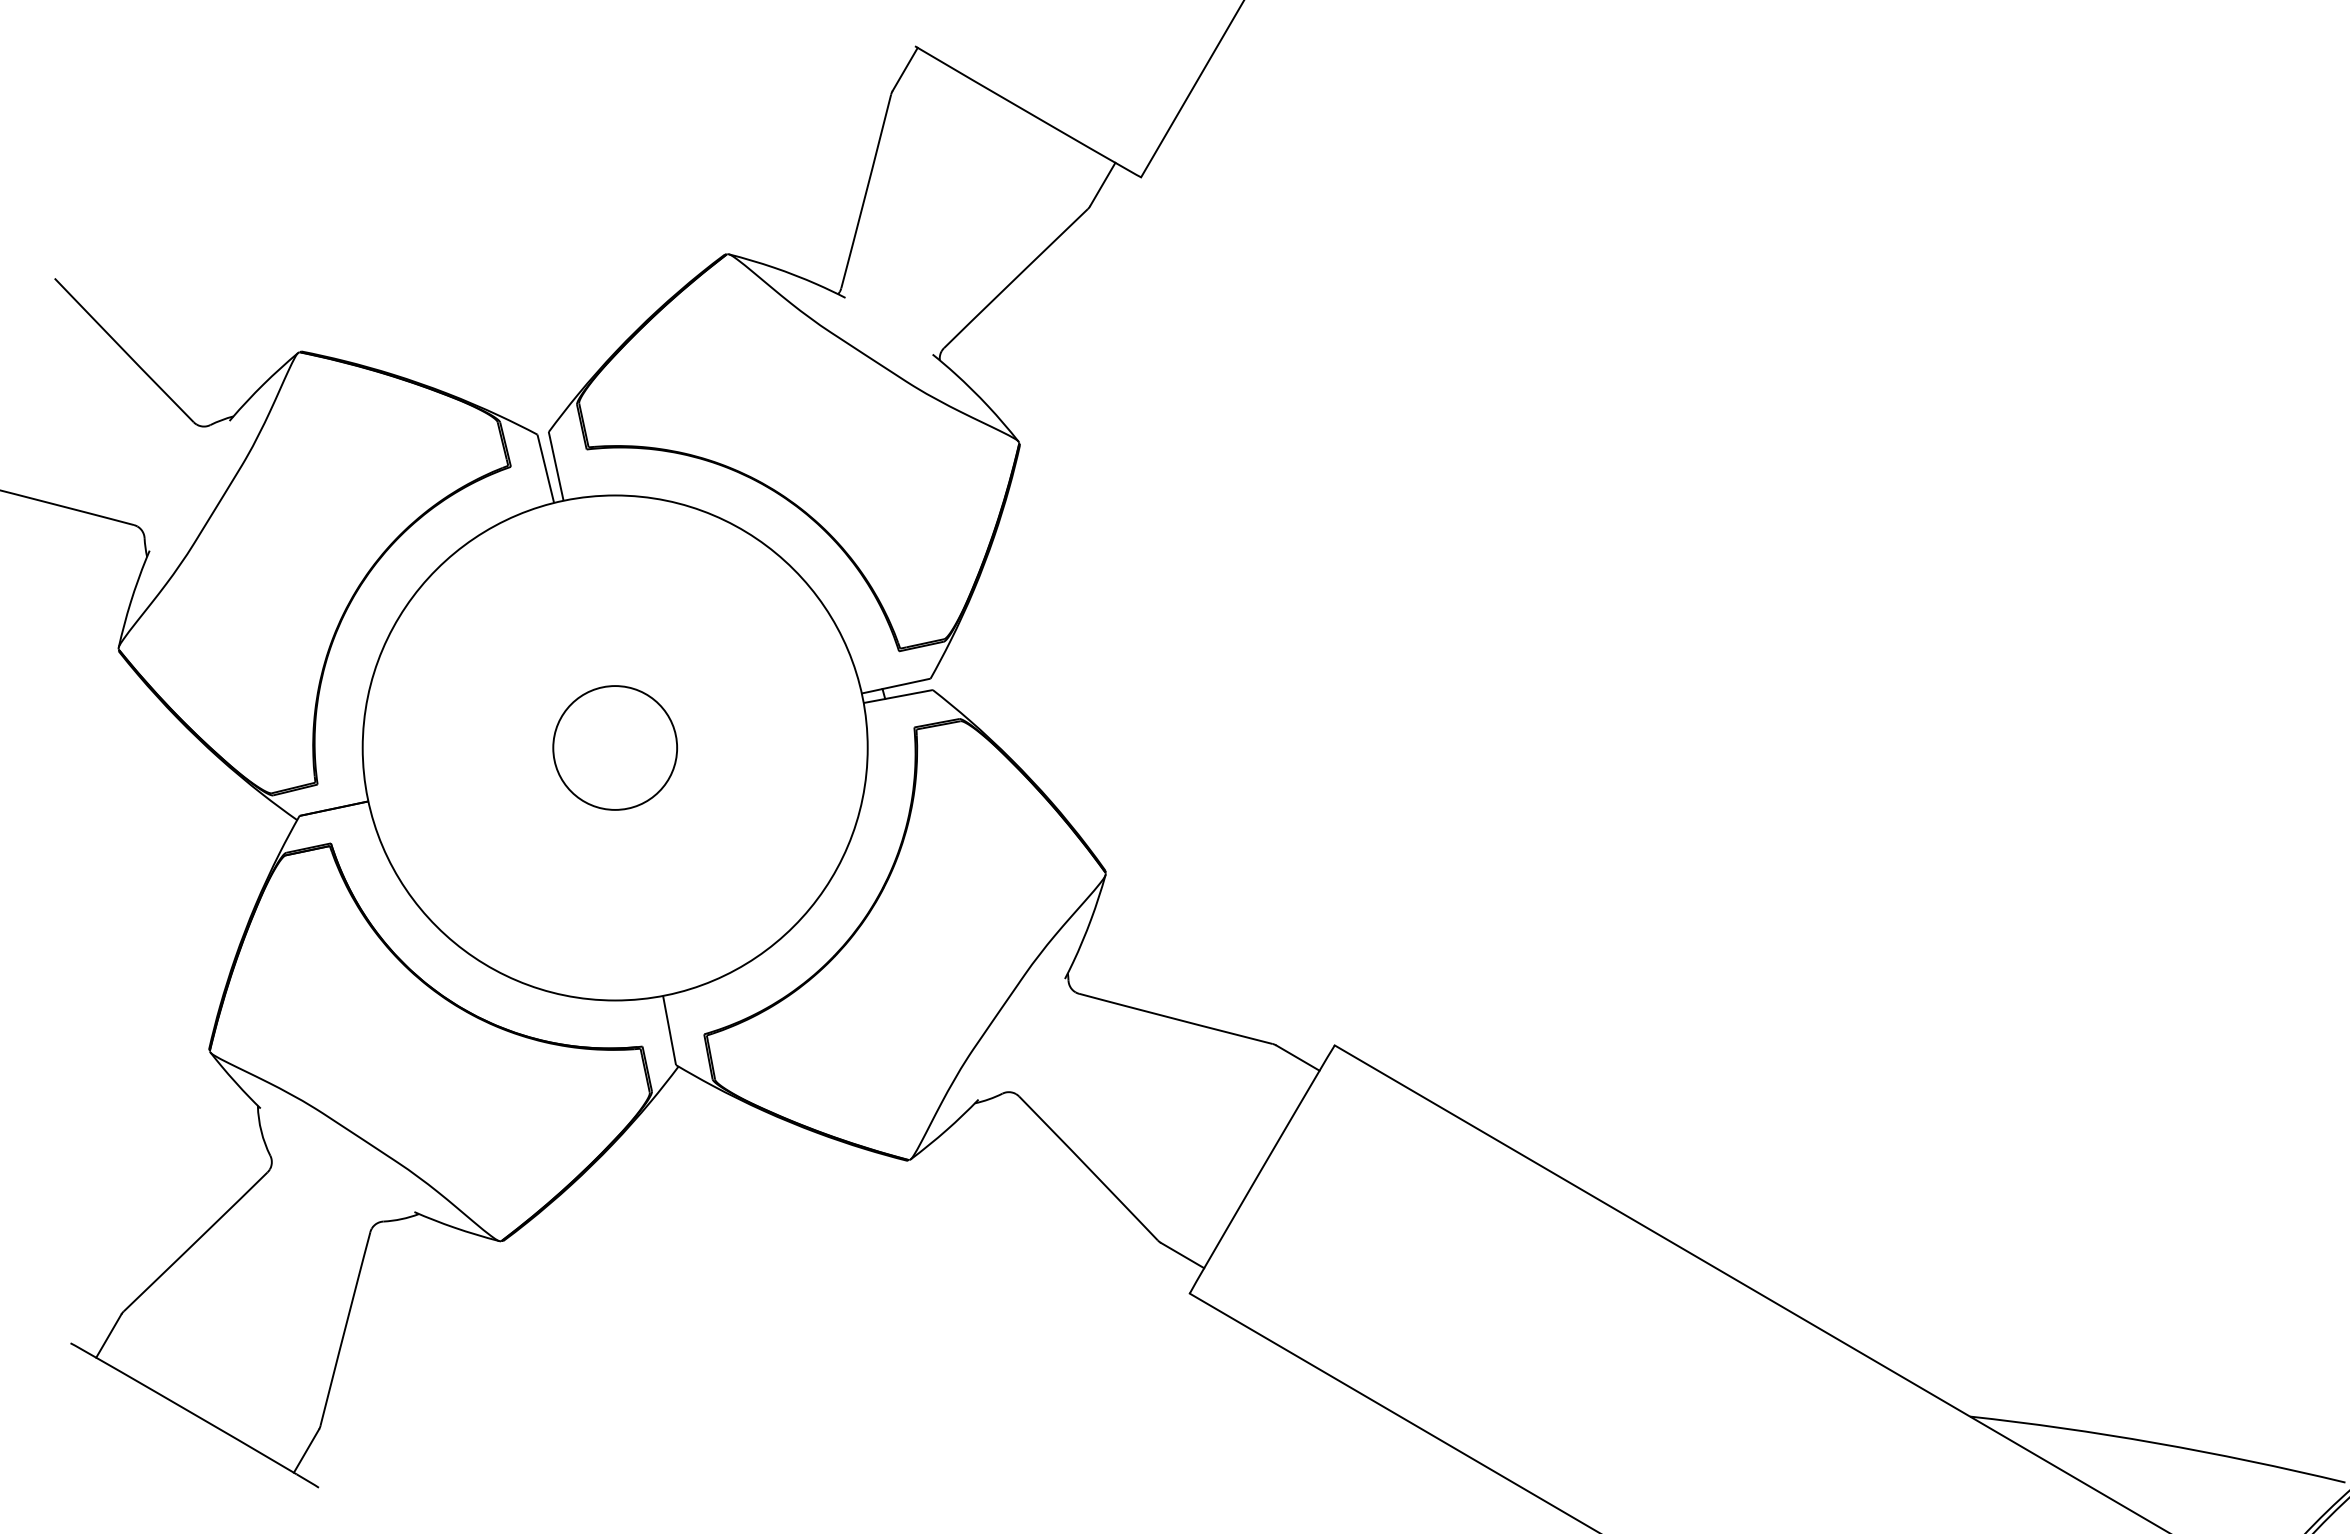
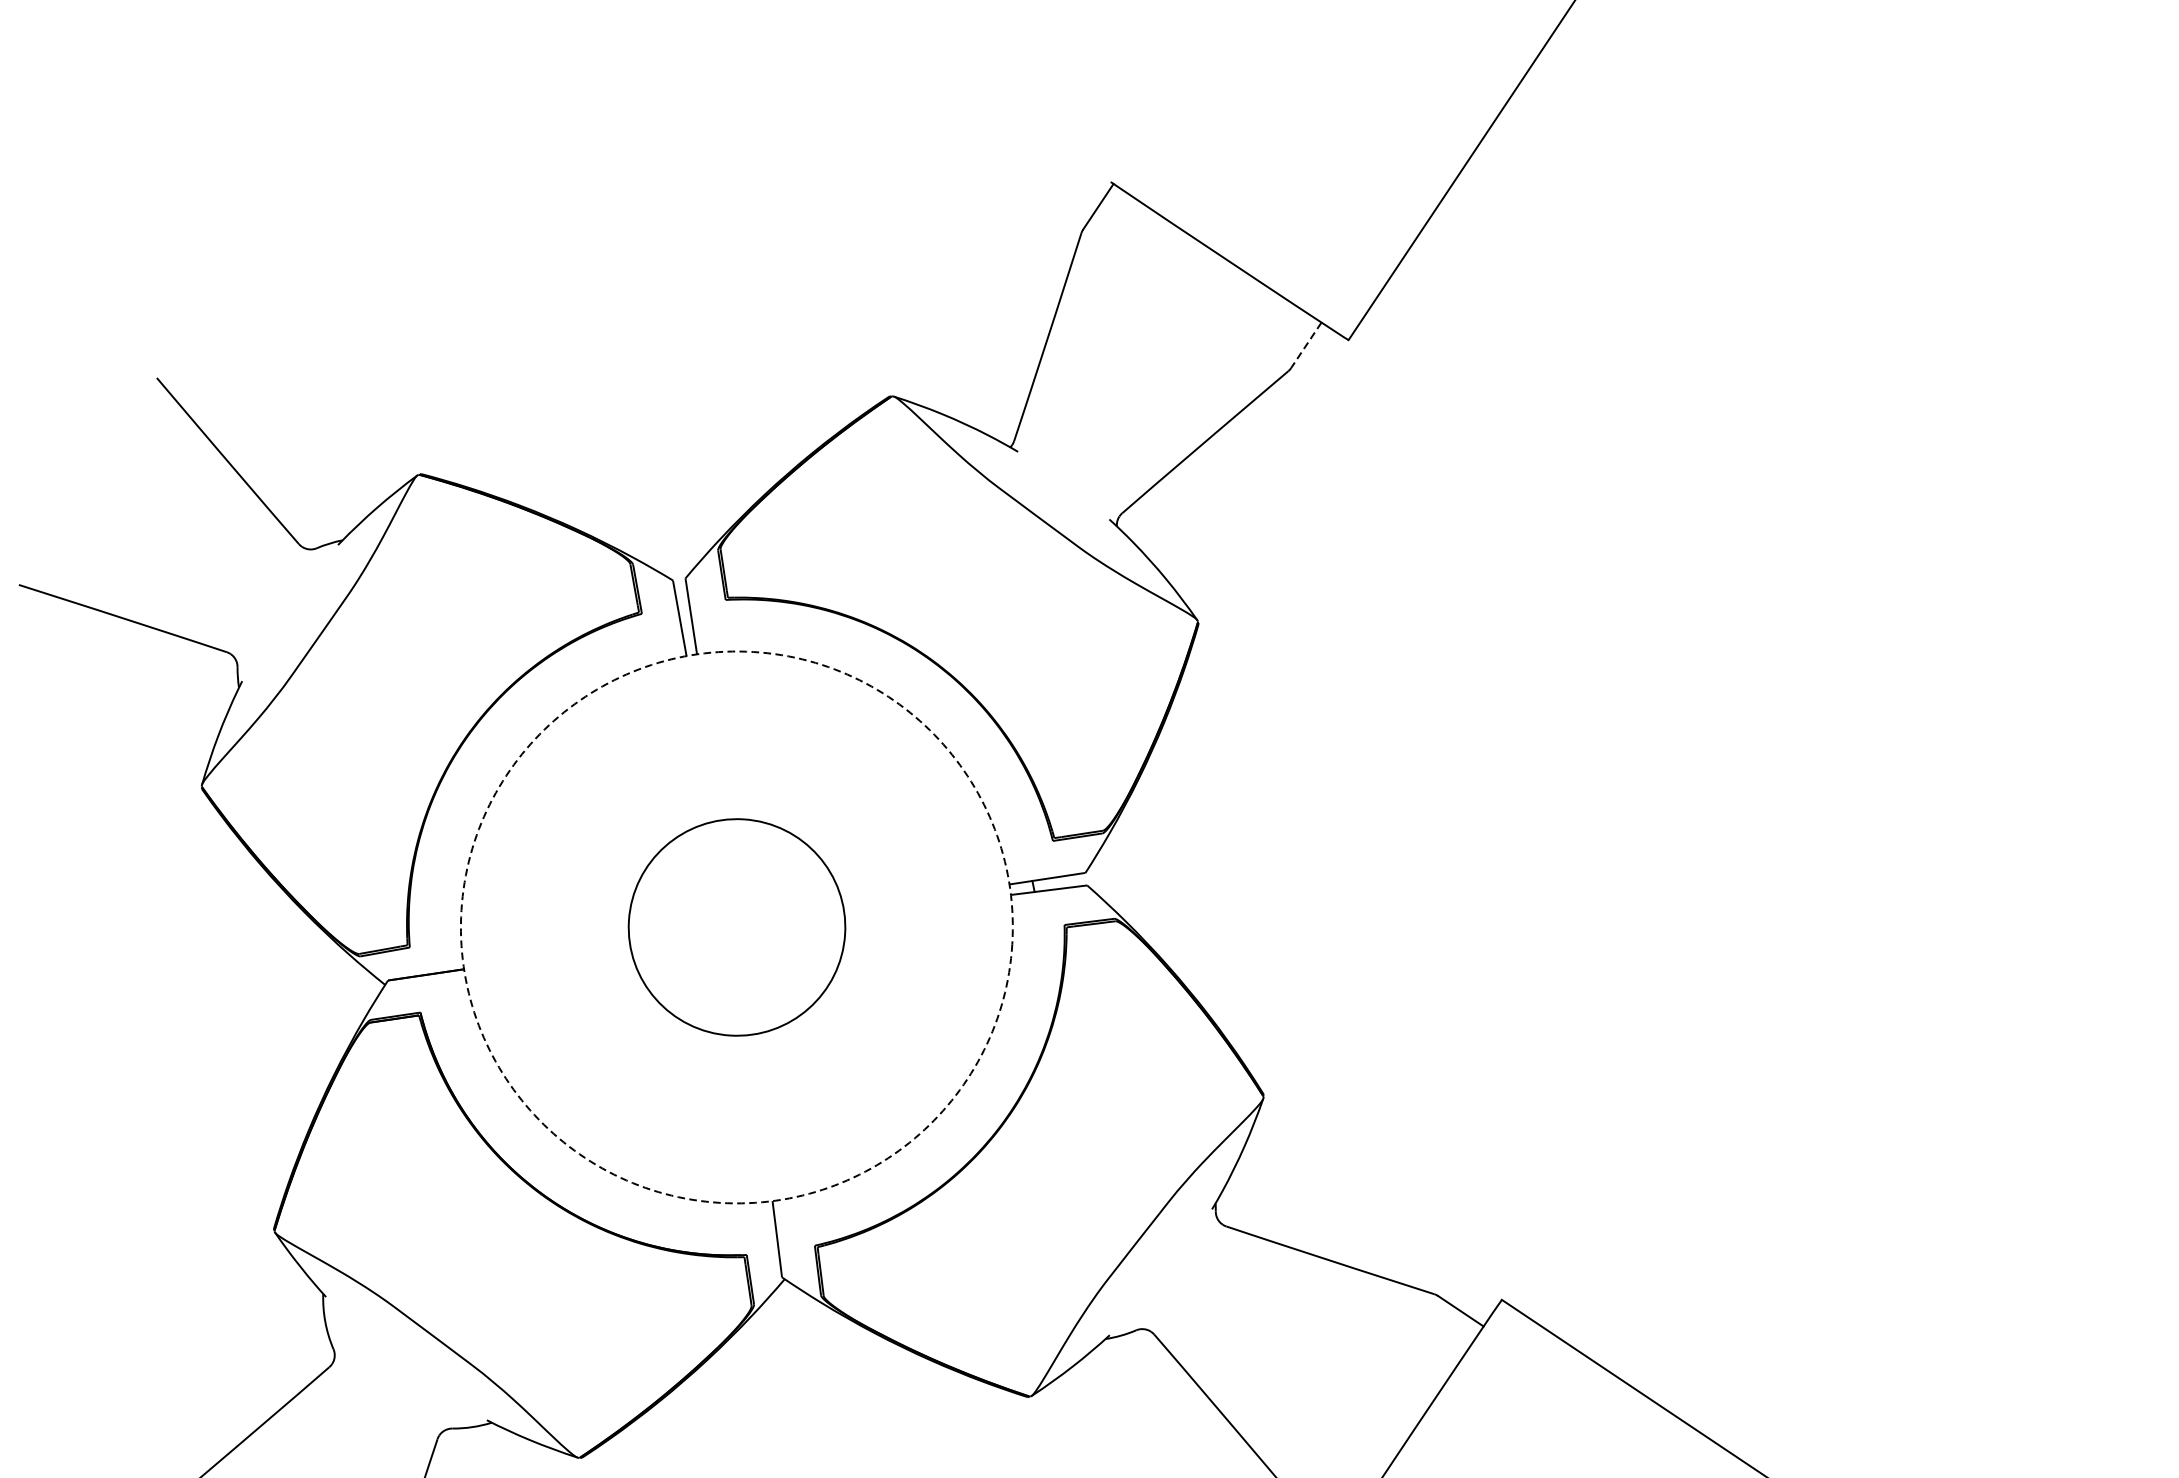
line: (1102, 184) -> (1305, 345), solid -> dashed
circle: (614, 747) -> (736, 926), size x1.6
circle: (614, 747) -> (736, 926), solid -> dashed

